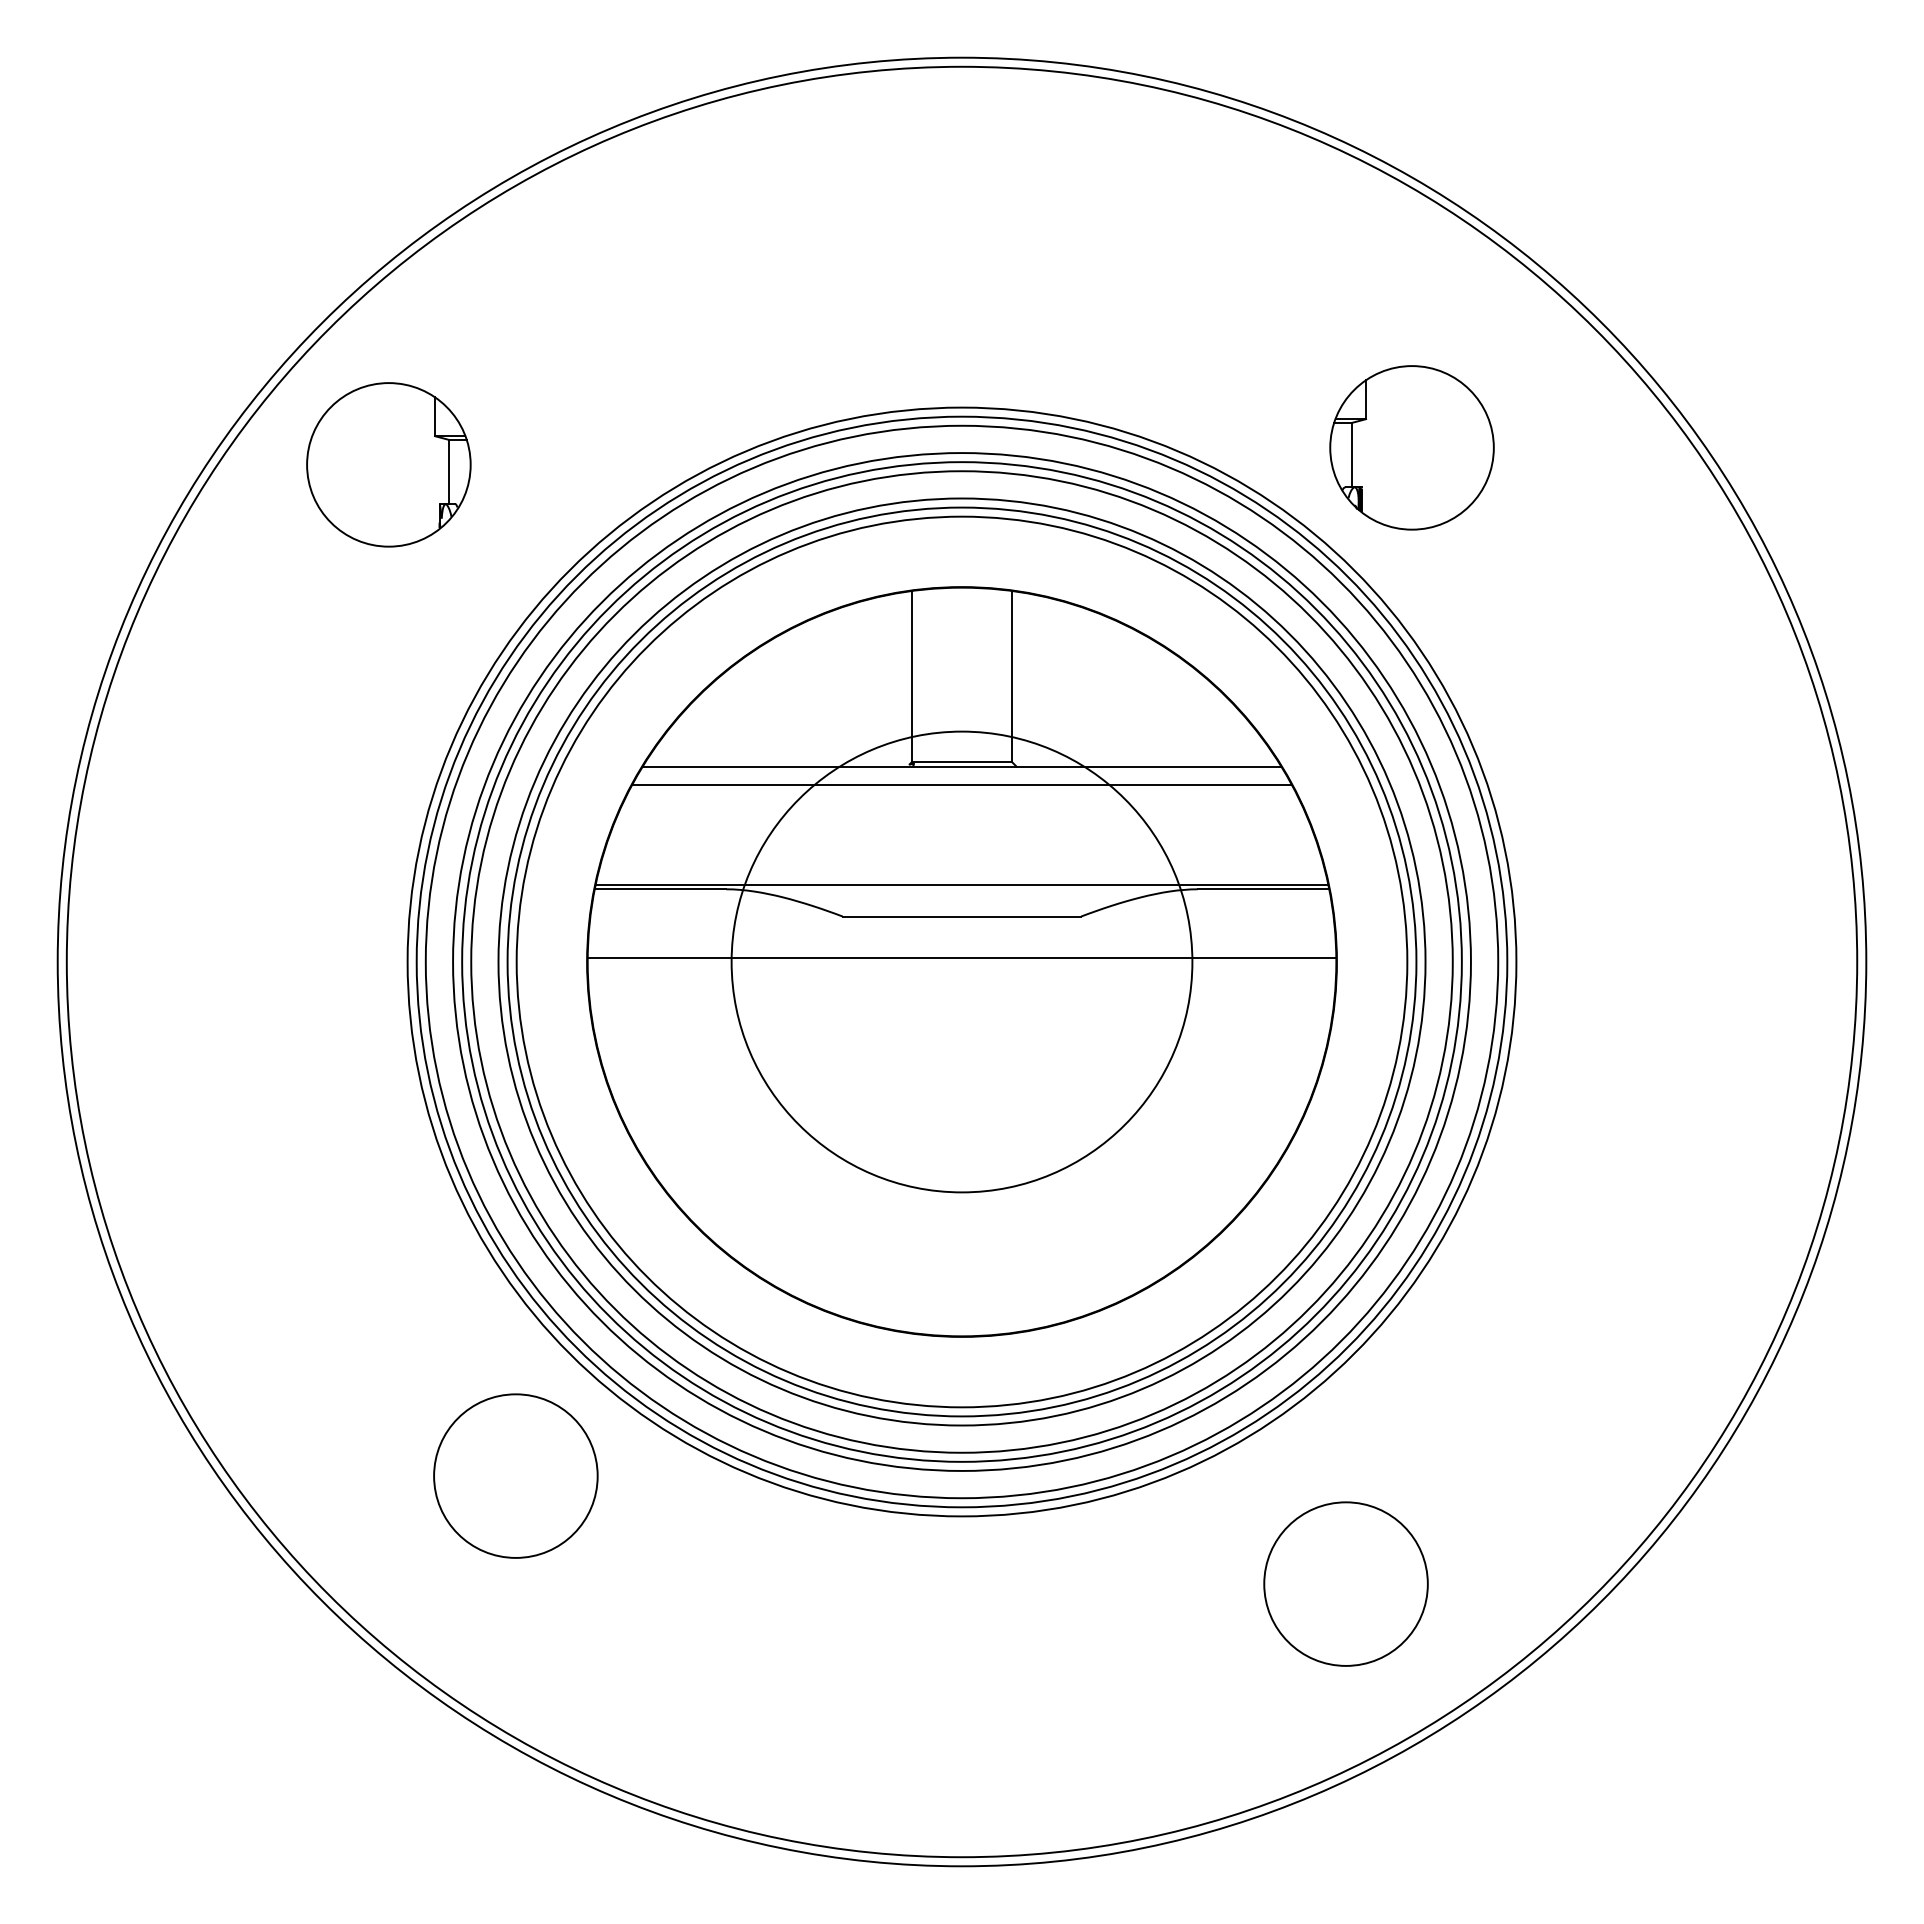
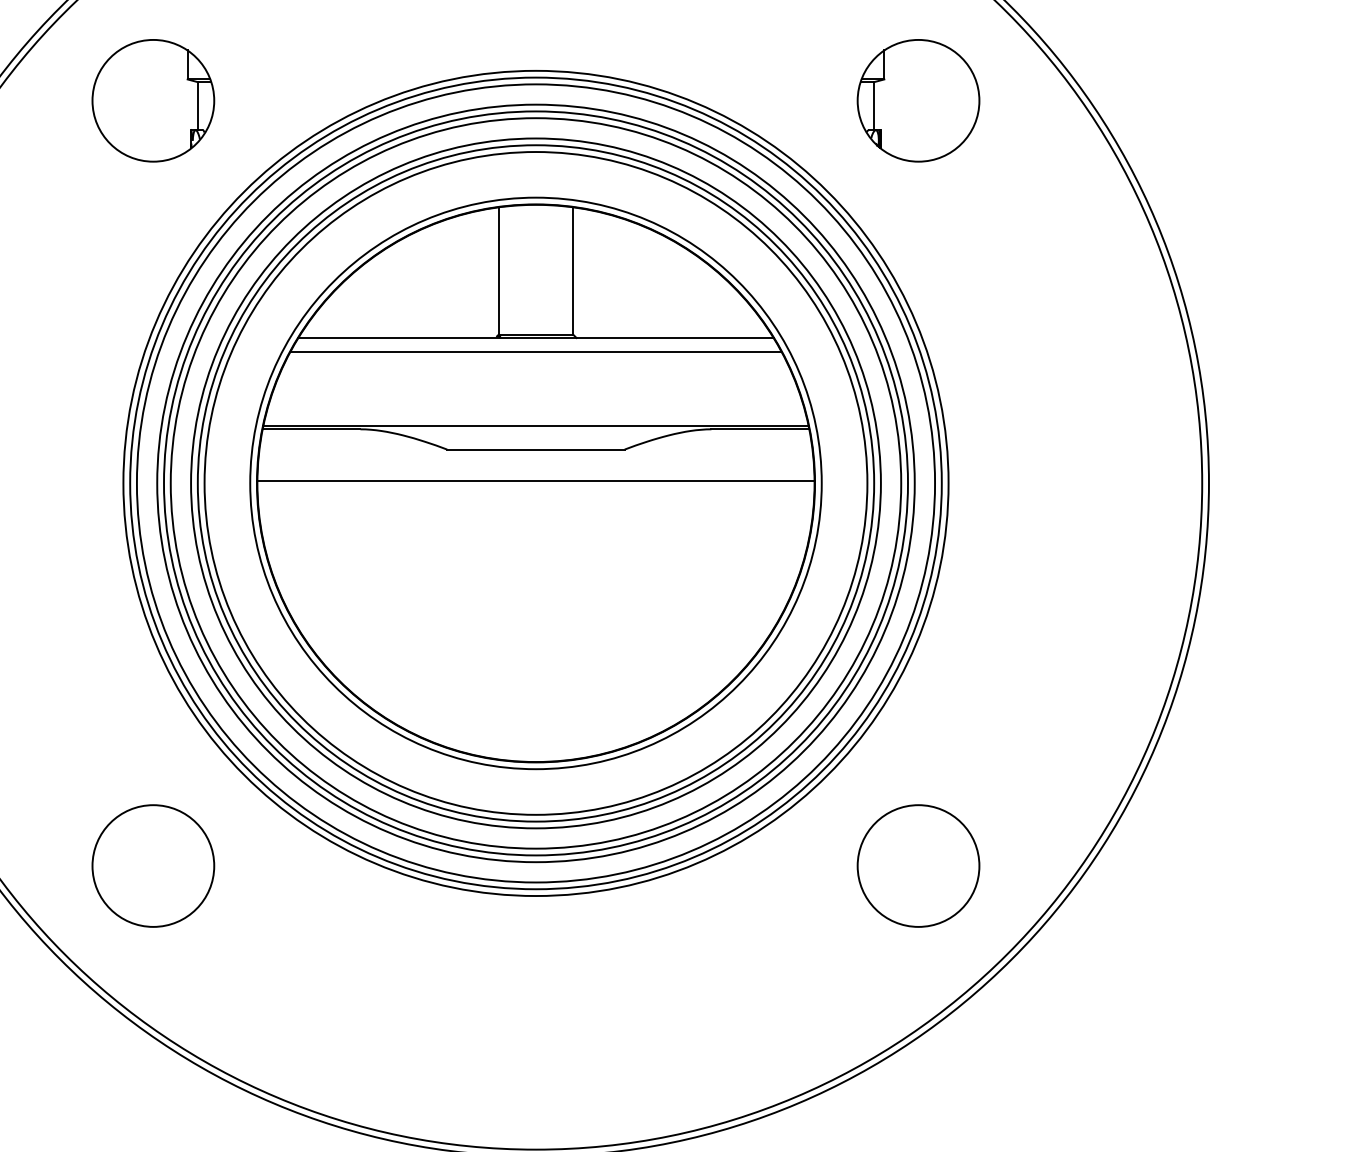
part: (1411, 447) -> (918, 100), moved
part: (388, 464) -> (153, 100), moved
circle: (962, 961) -> (536, 483), size x1.67
circle: (515, 1475) -> (153, 865), moved
circle: (1345, 1583) -> (918, 865), moved

